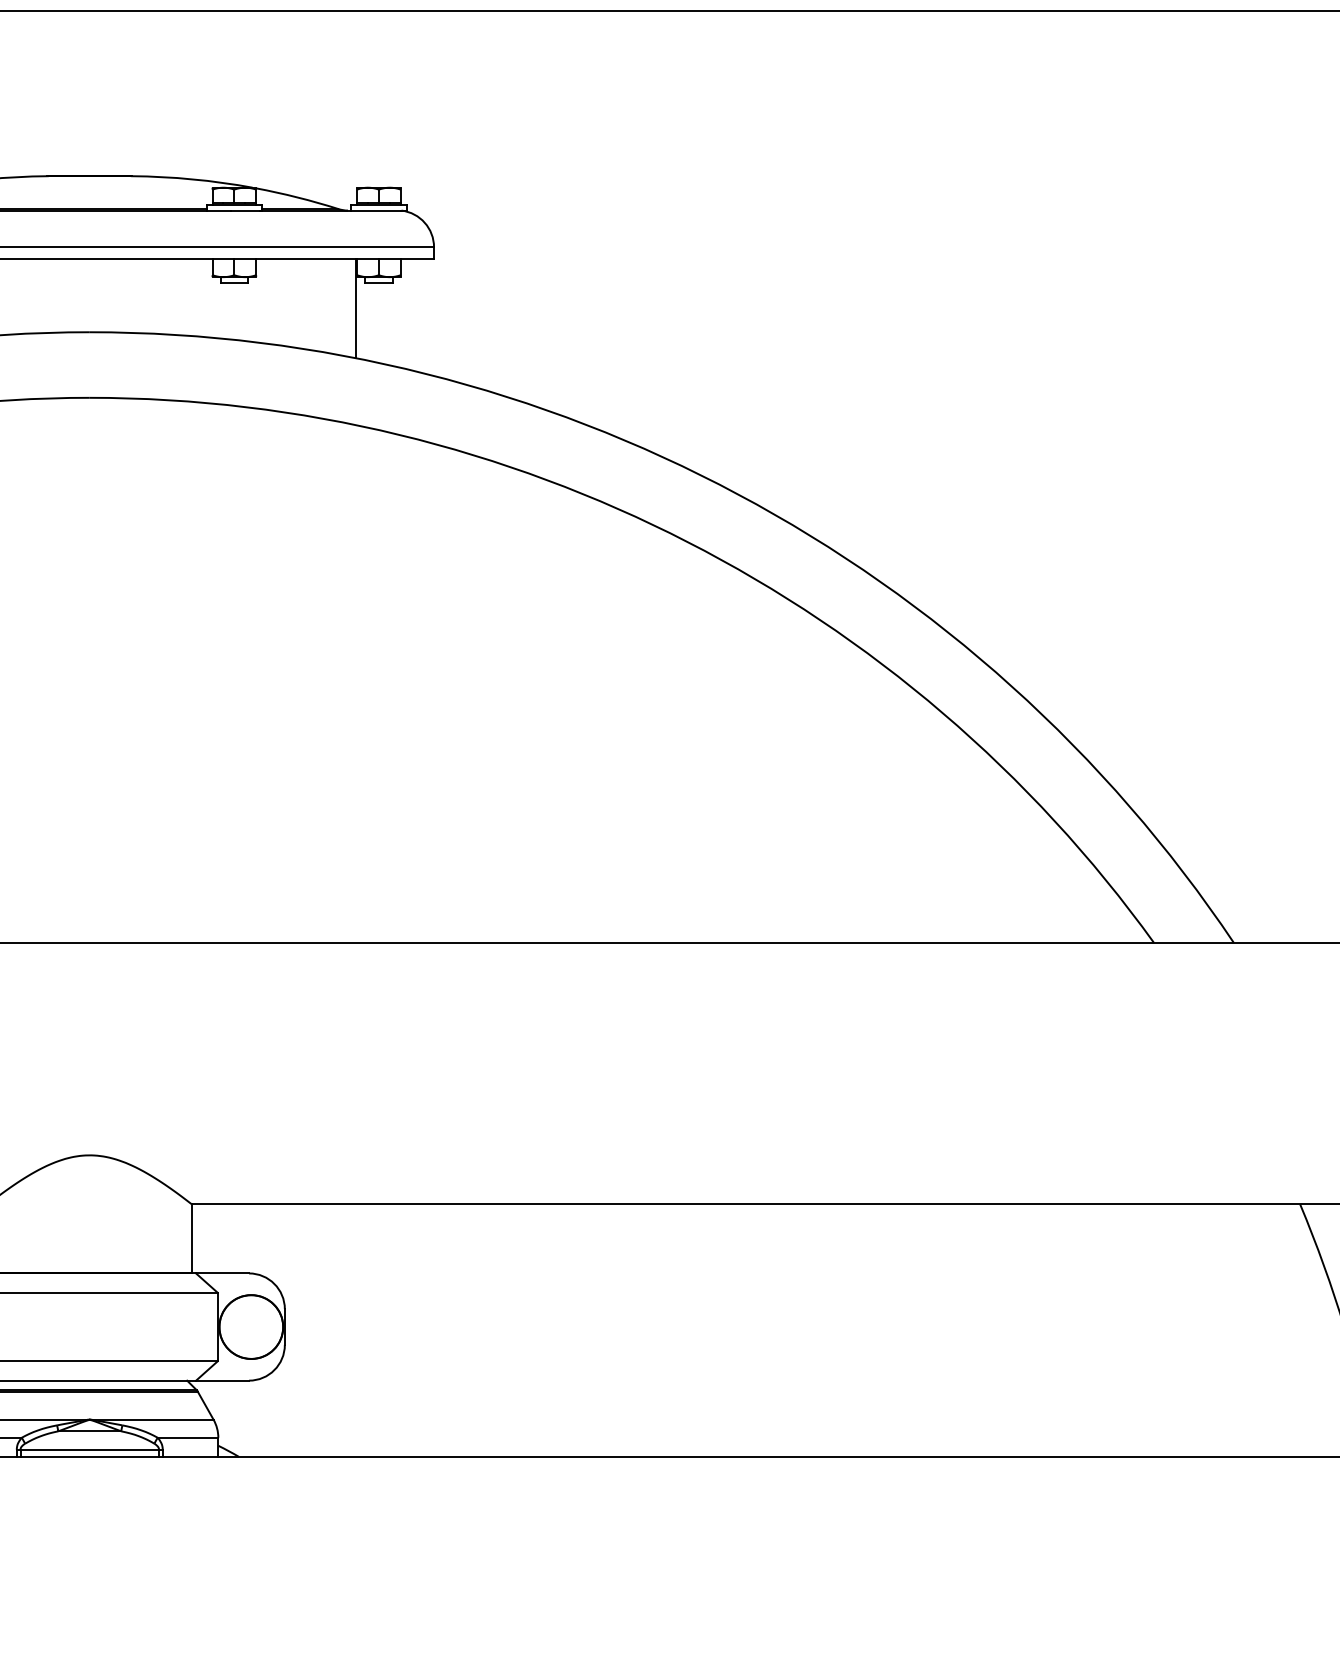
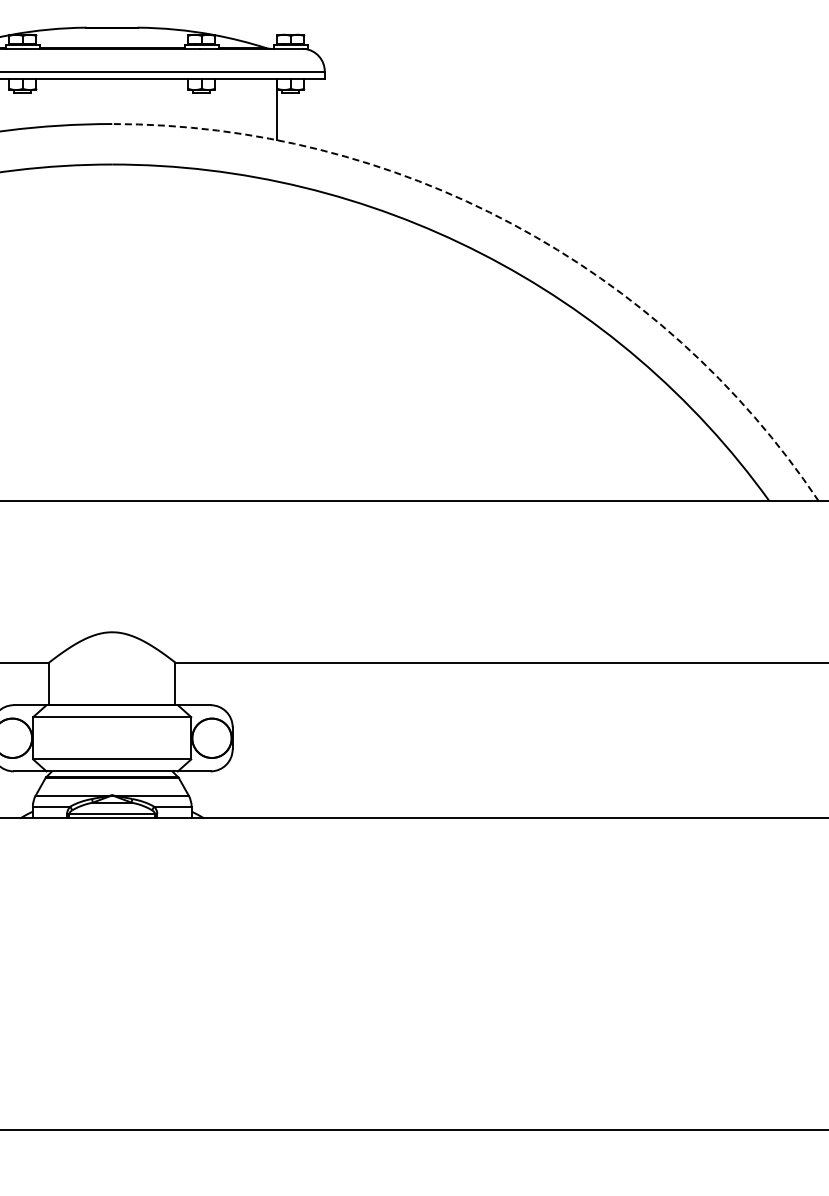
arc: (738, 494) -> (512, 224), solid -> dashed

